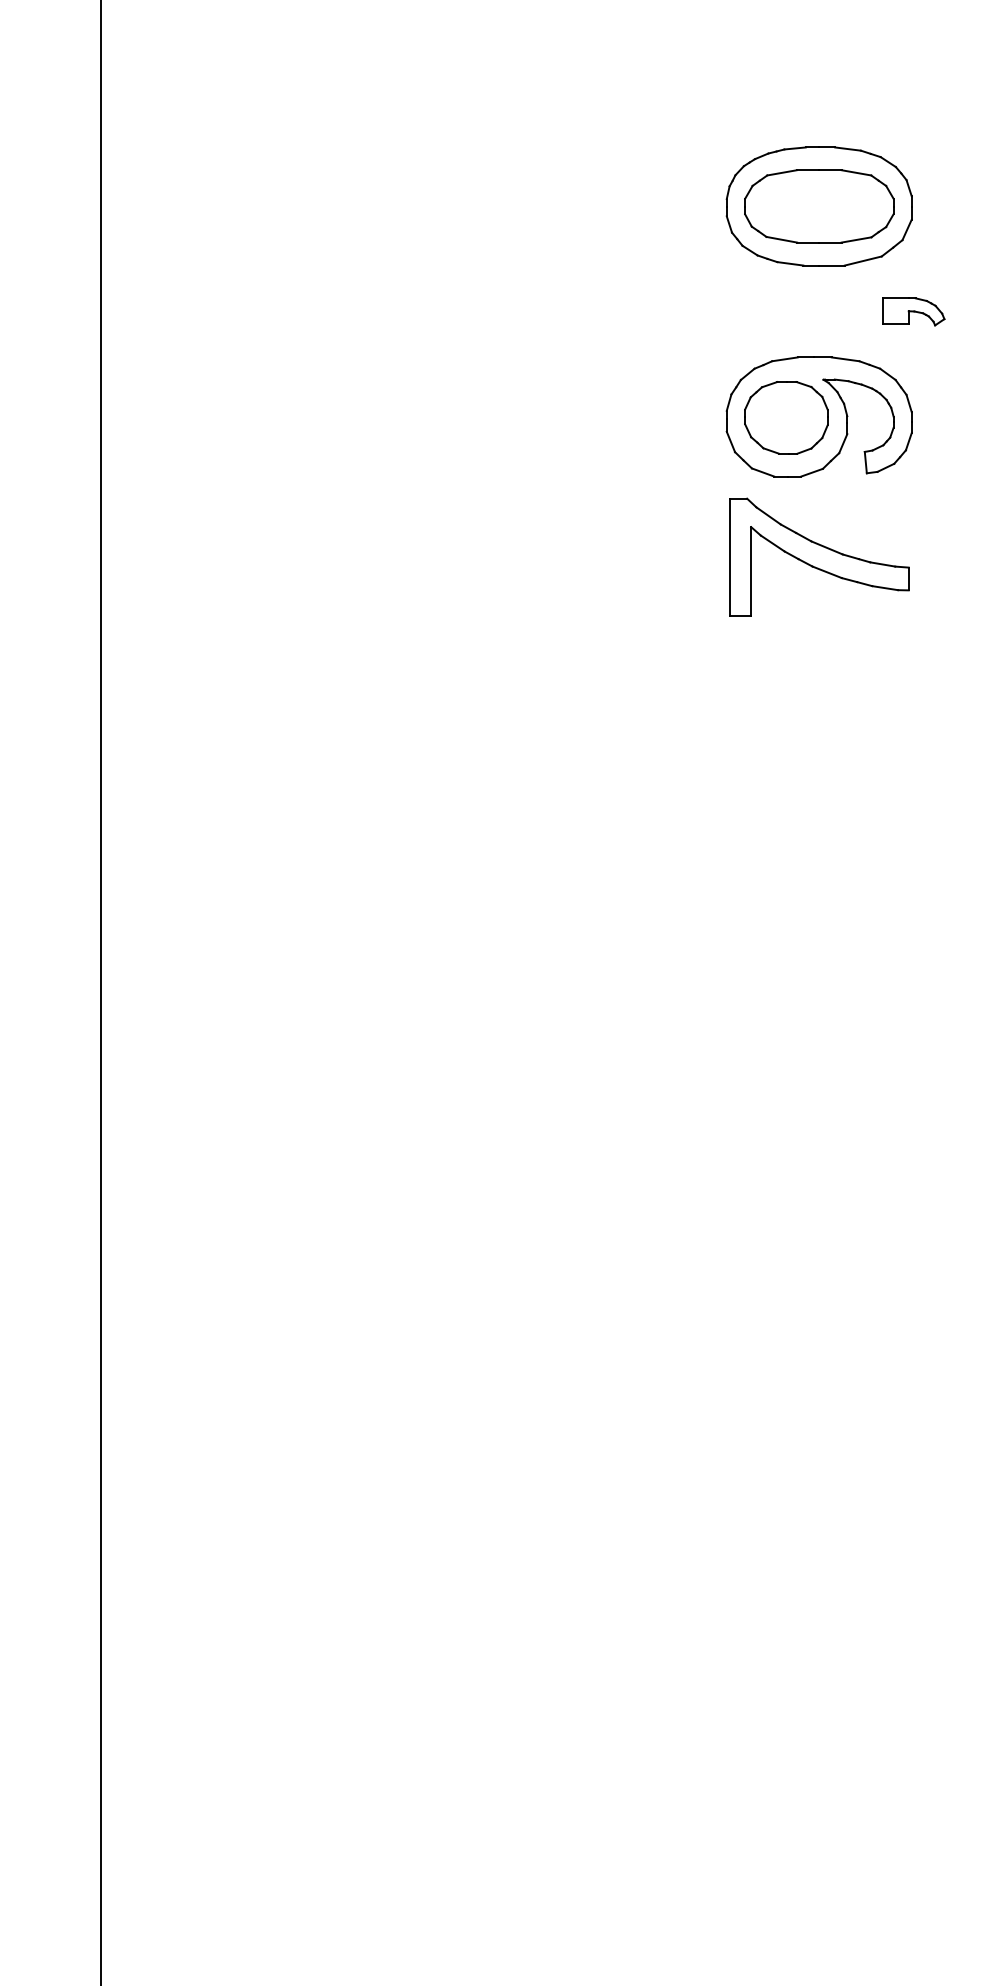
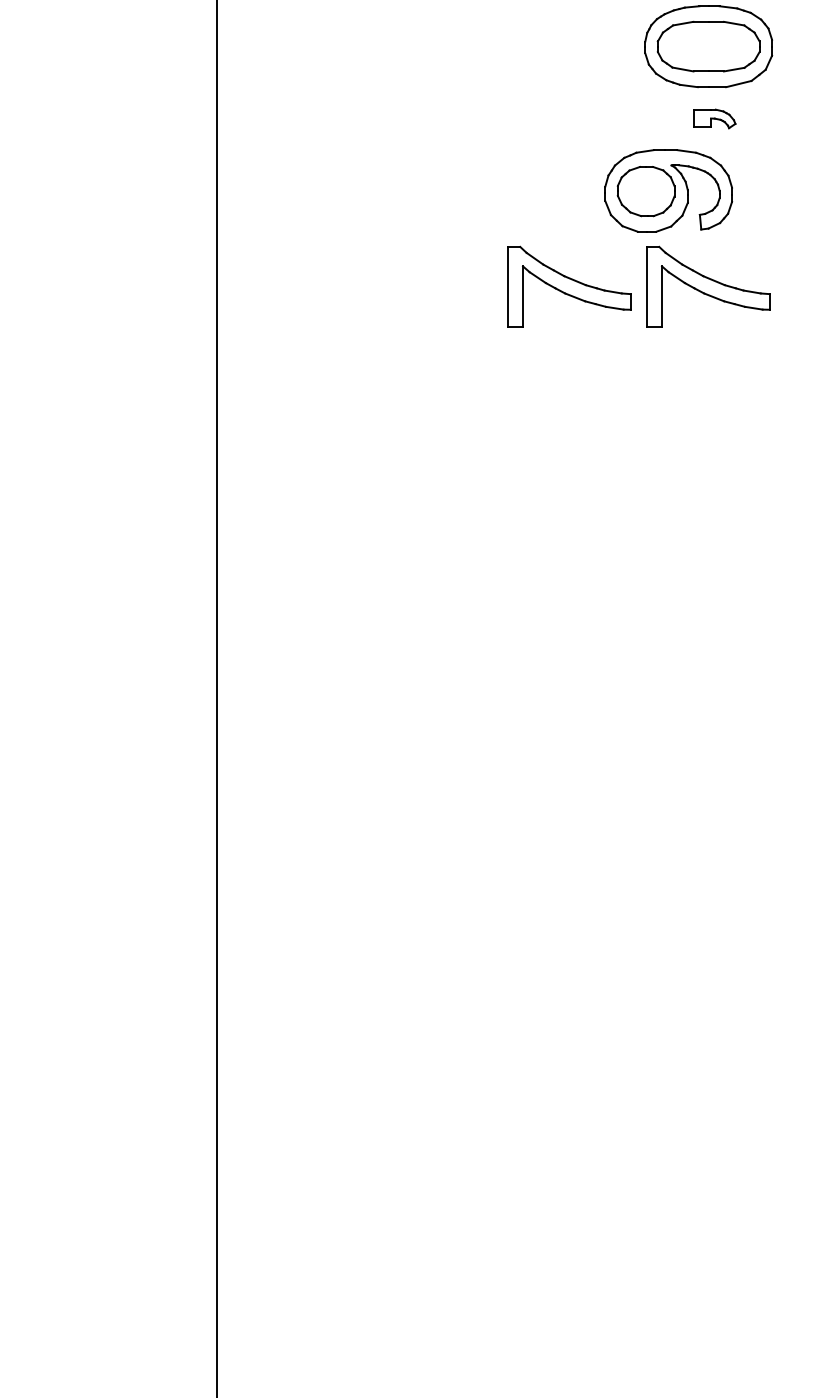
part: (913, 311) -> (714, 118), moved
part: (818, 416) -> (668, 190), moved
part: (616, 556) -> (569, 286), added

